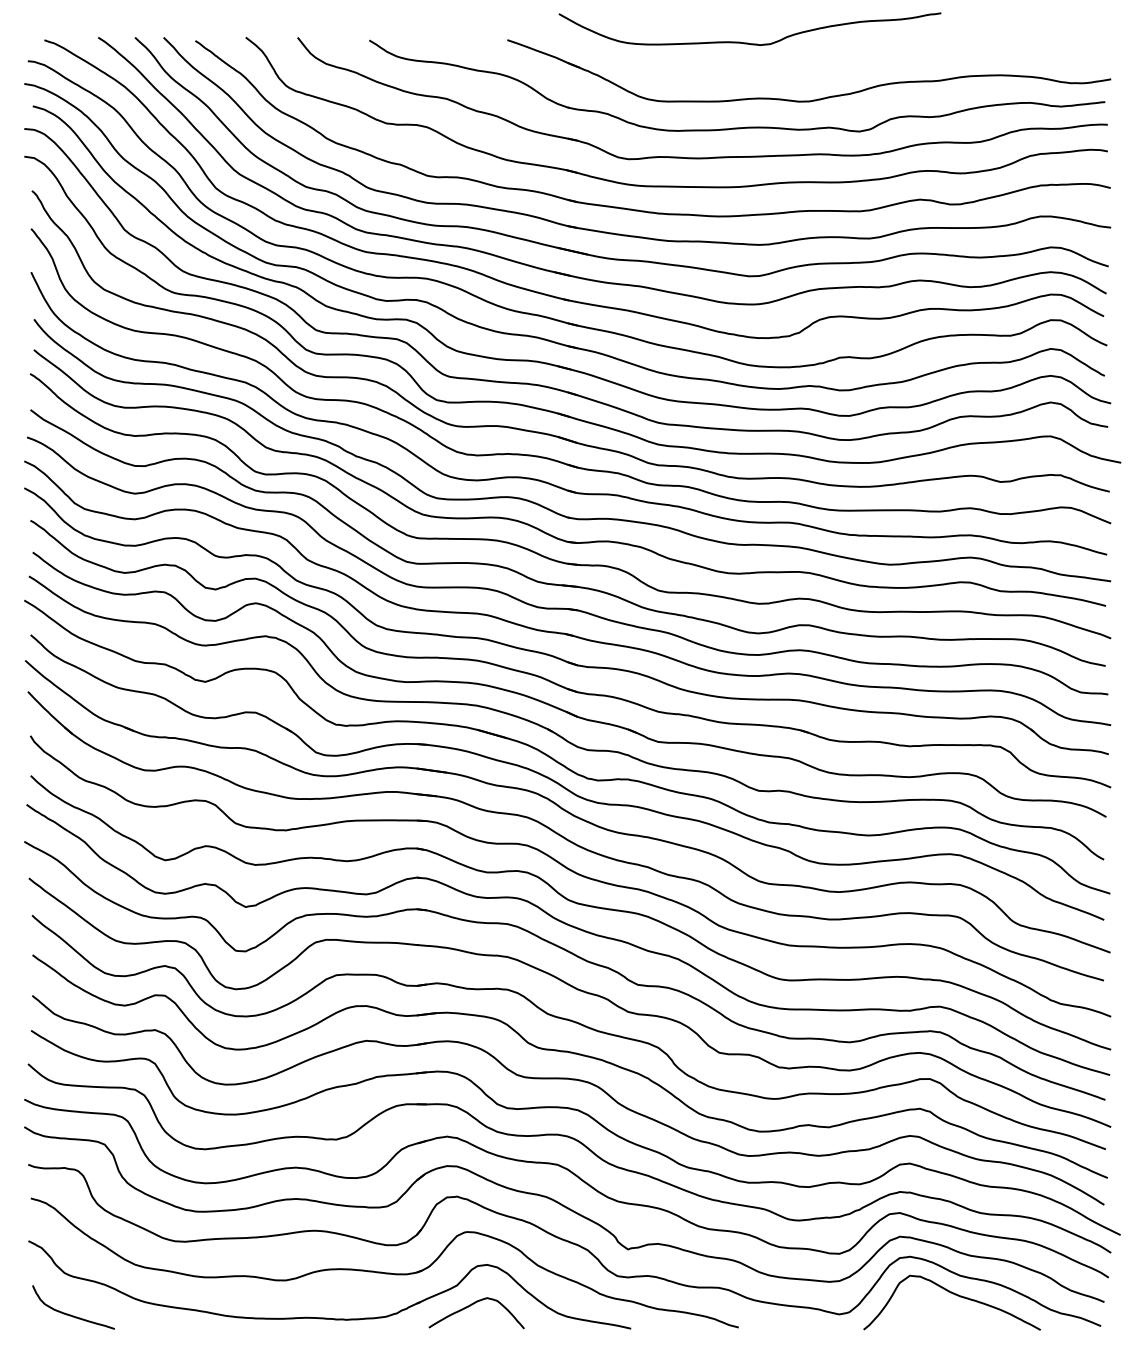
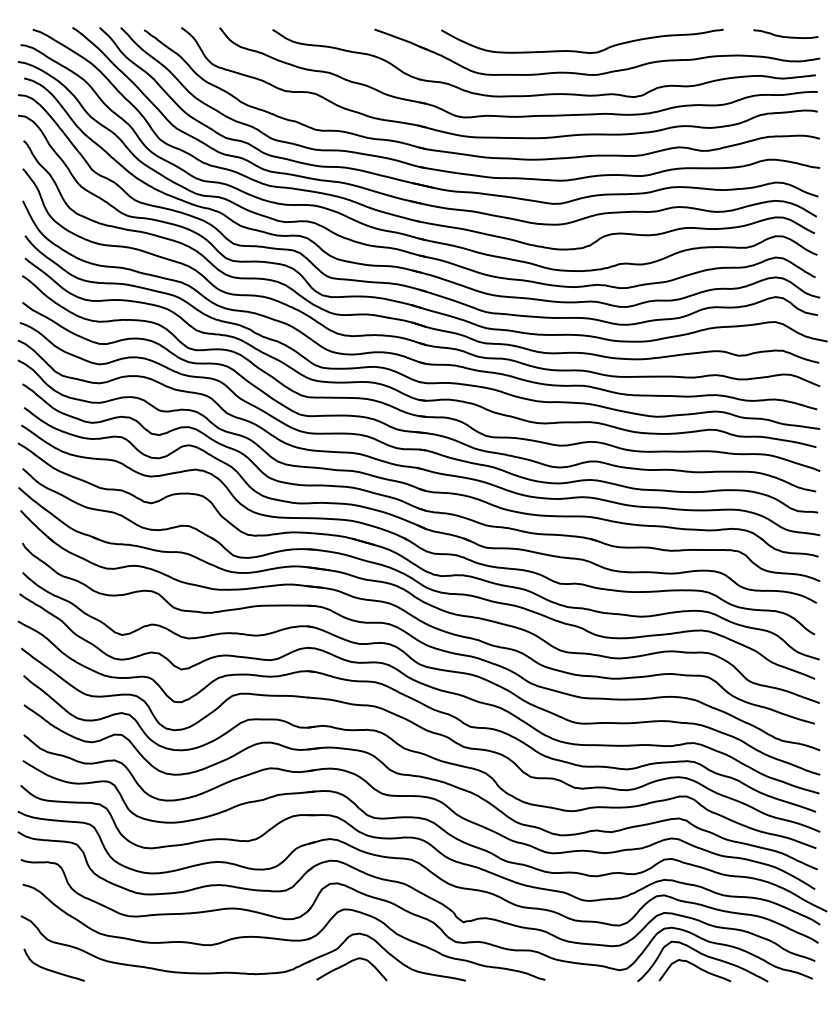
curve: (748, 42) -> (581, 51), moved
curve: (1064, 49) -> (785, 36), added
curve: (943, 1310) -> (696, 967), added

